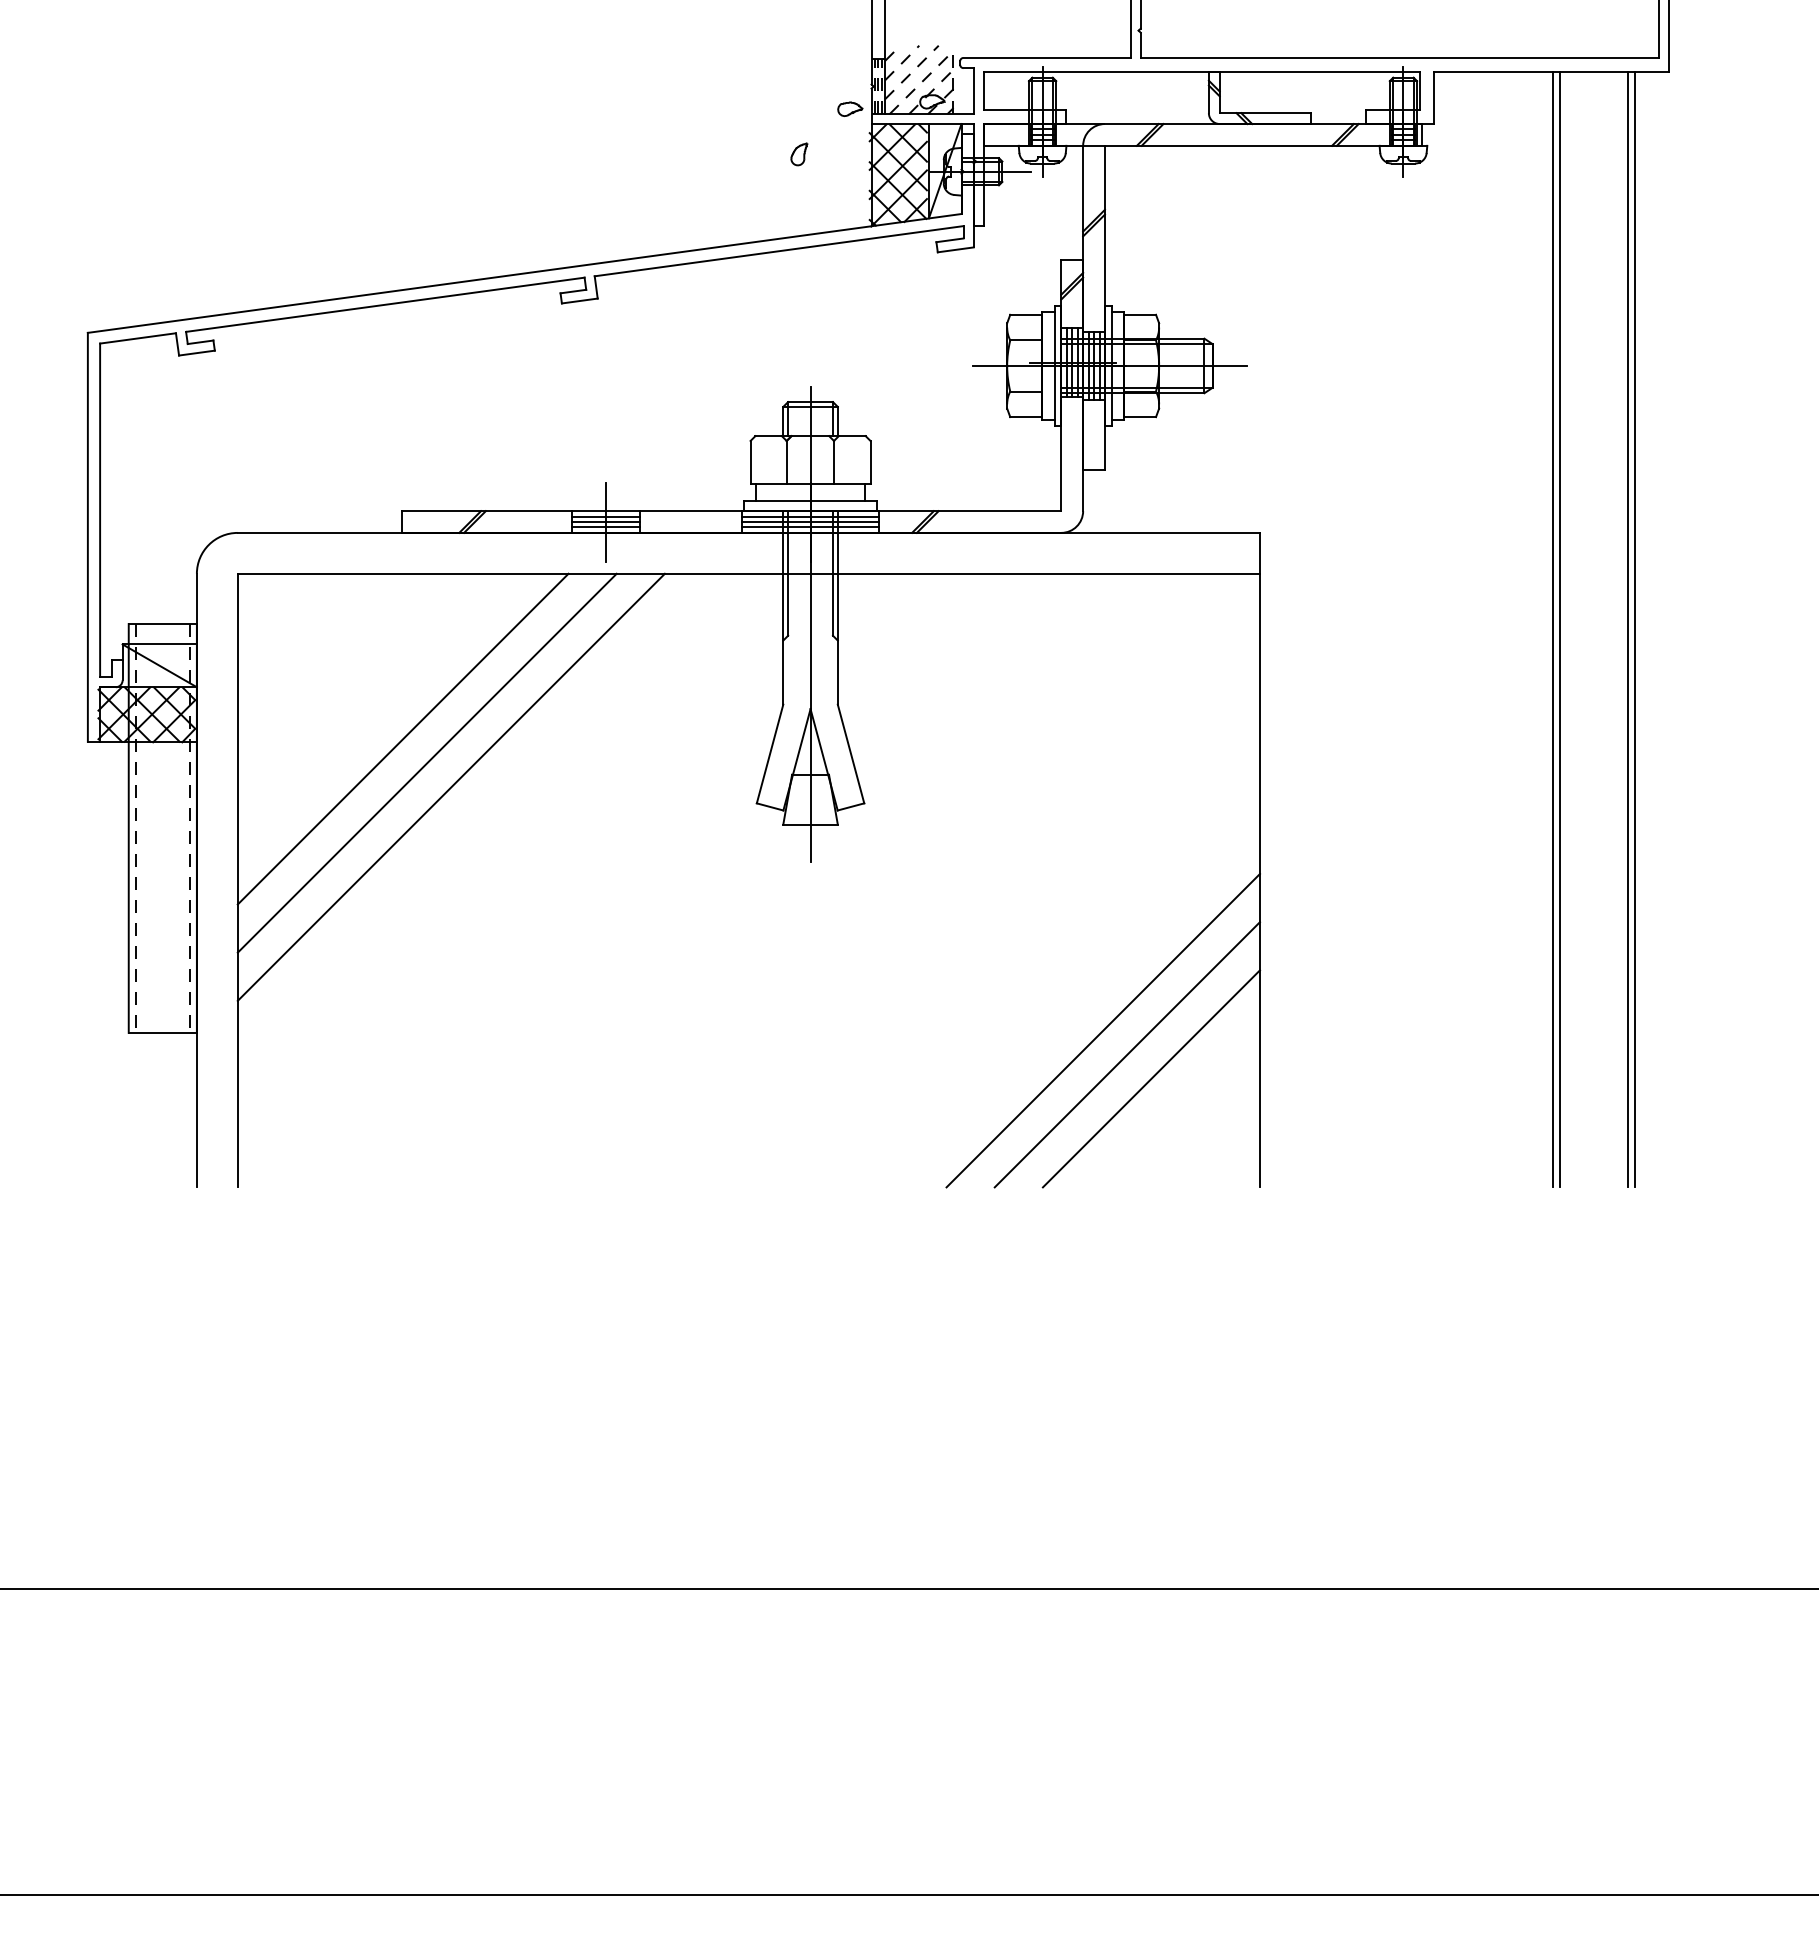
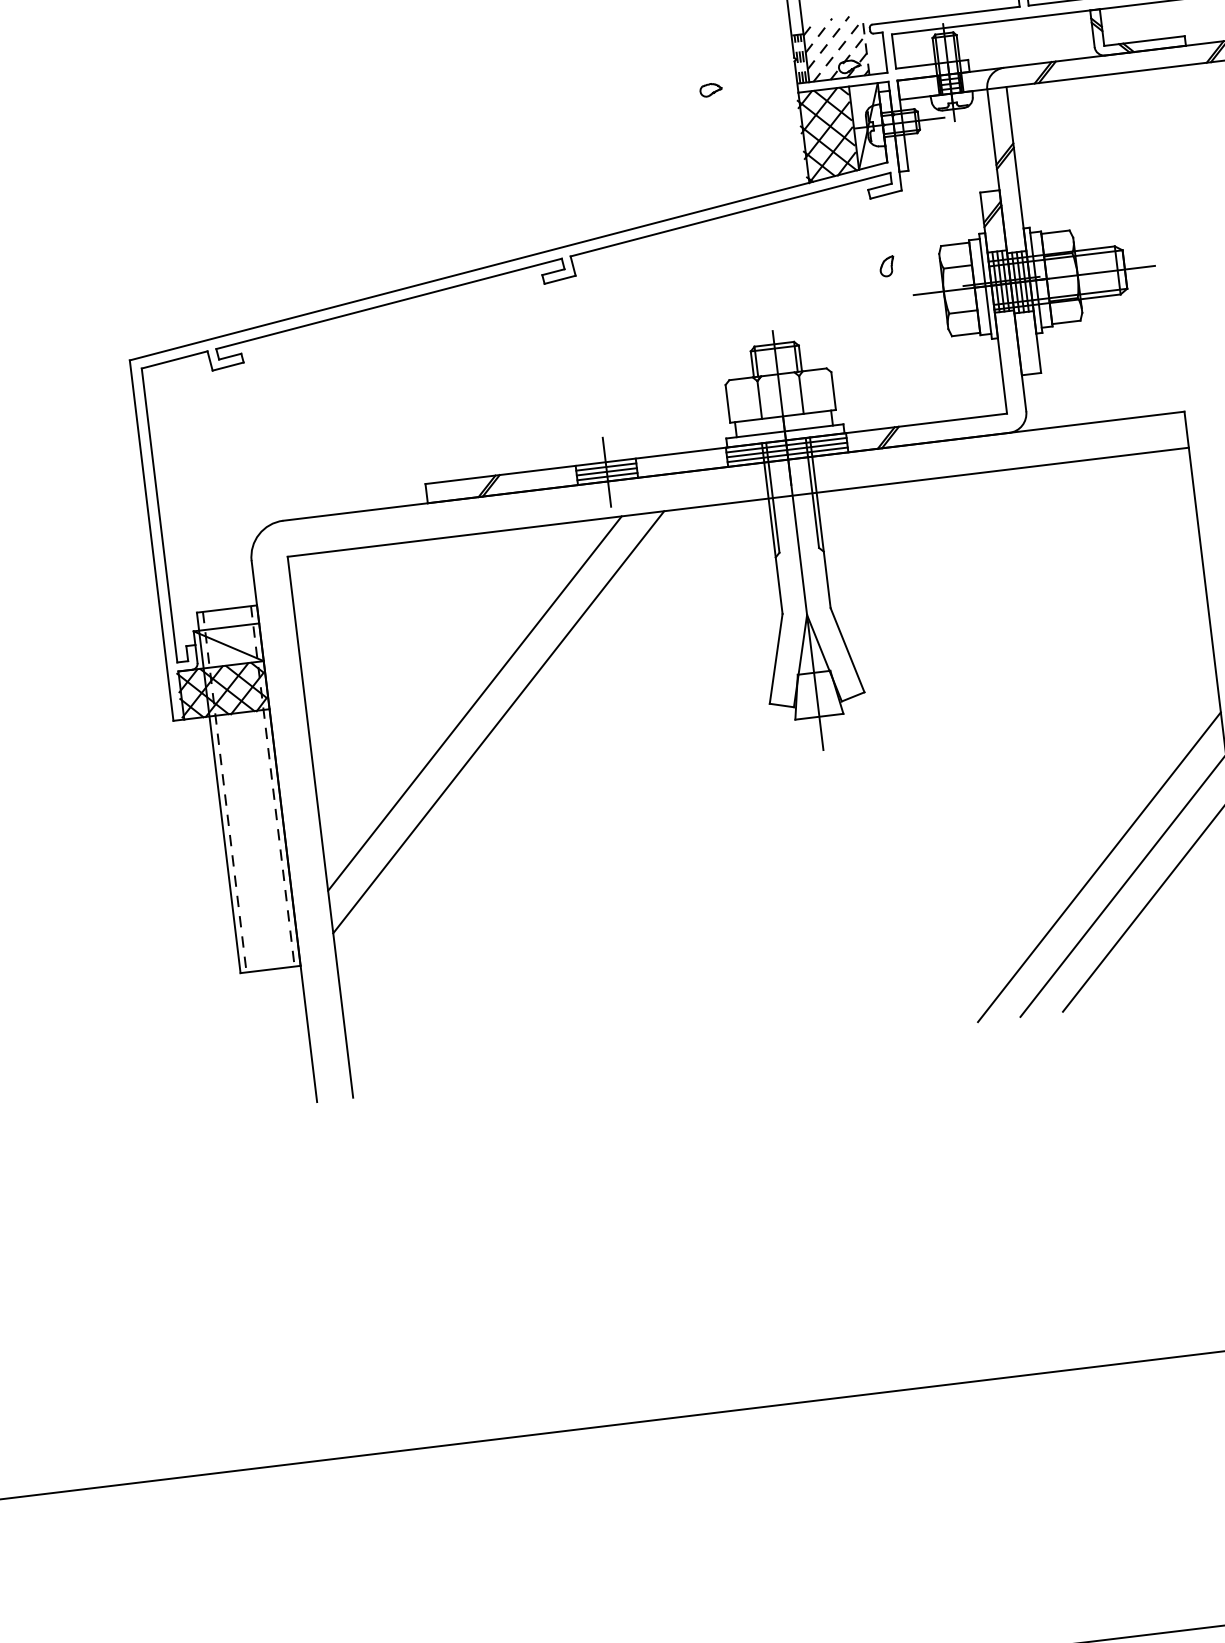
part: (850, 108) -> (711, 89), moved
part: (799, 154) -> (887, 266), moved
line: (402, 738) -> (450, 684), removed

